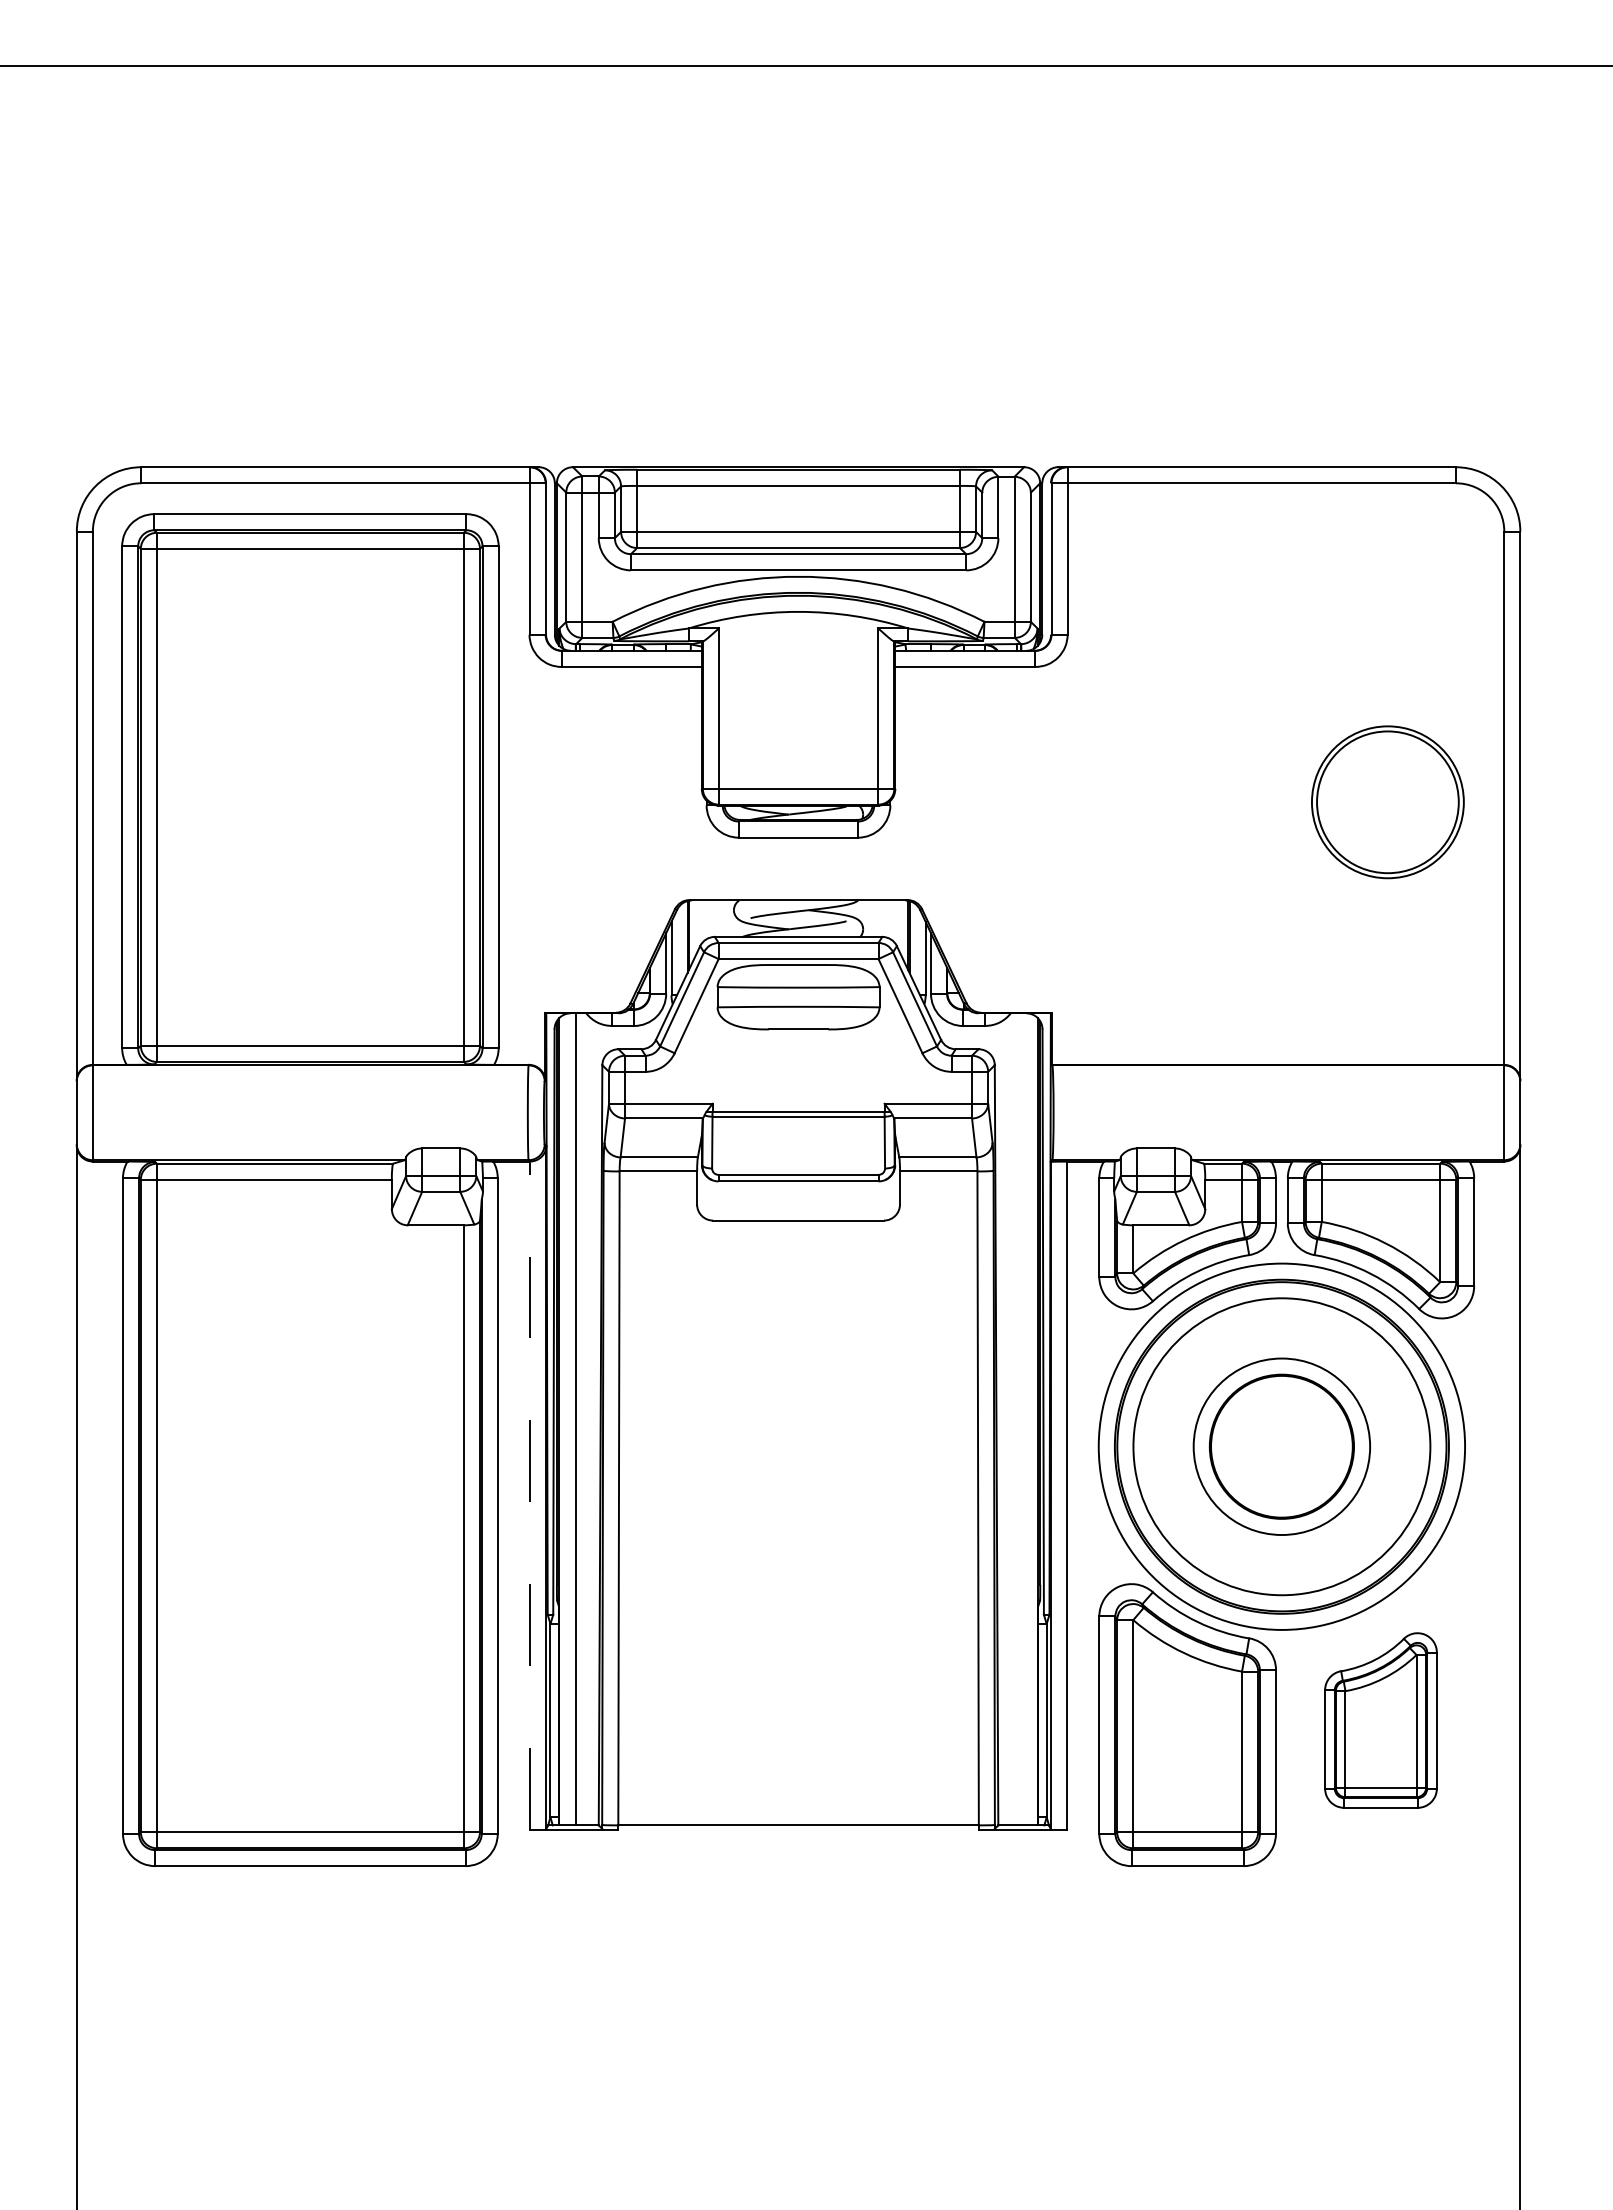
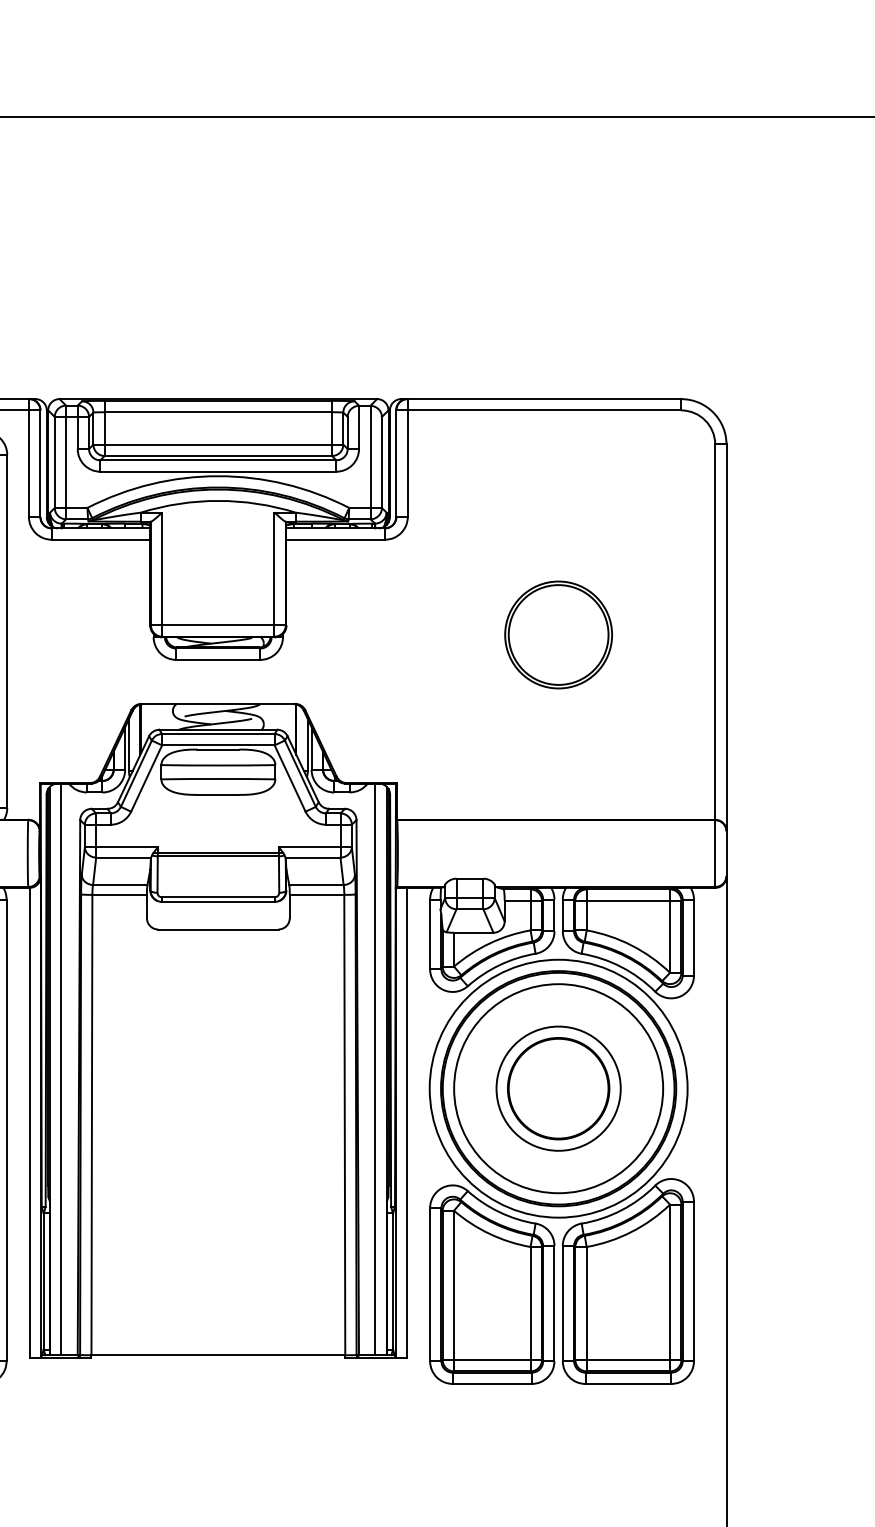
part: (1387, 802) -> (558, 635), moved
line: (1021, 1419) -> (375, 1069), added
line: (530, 1495) -> (29, 1123), dashed -> solid
part: (1380, 1720) -> (628, 1281), size x1.67

